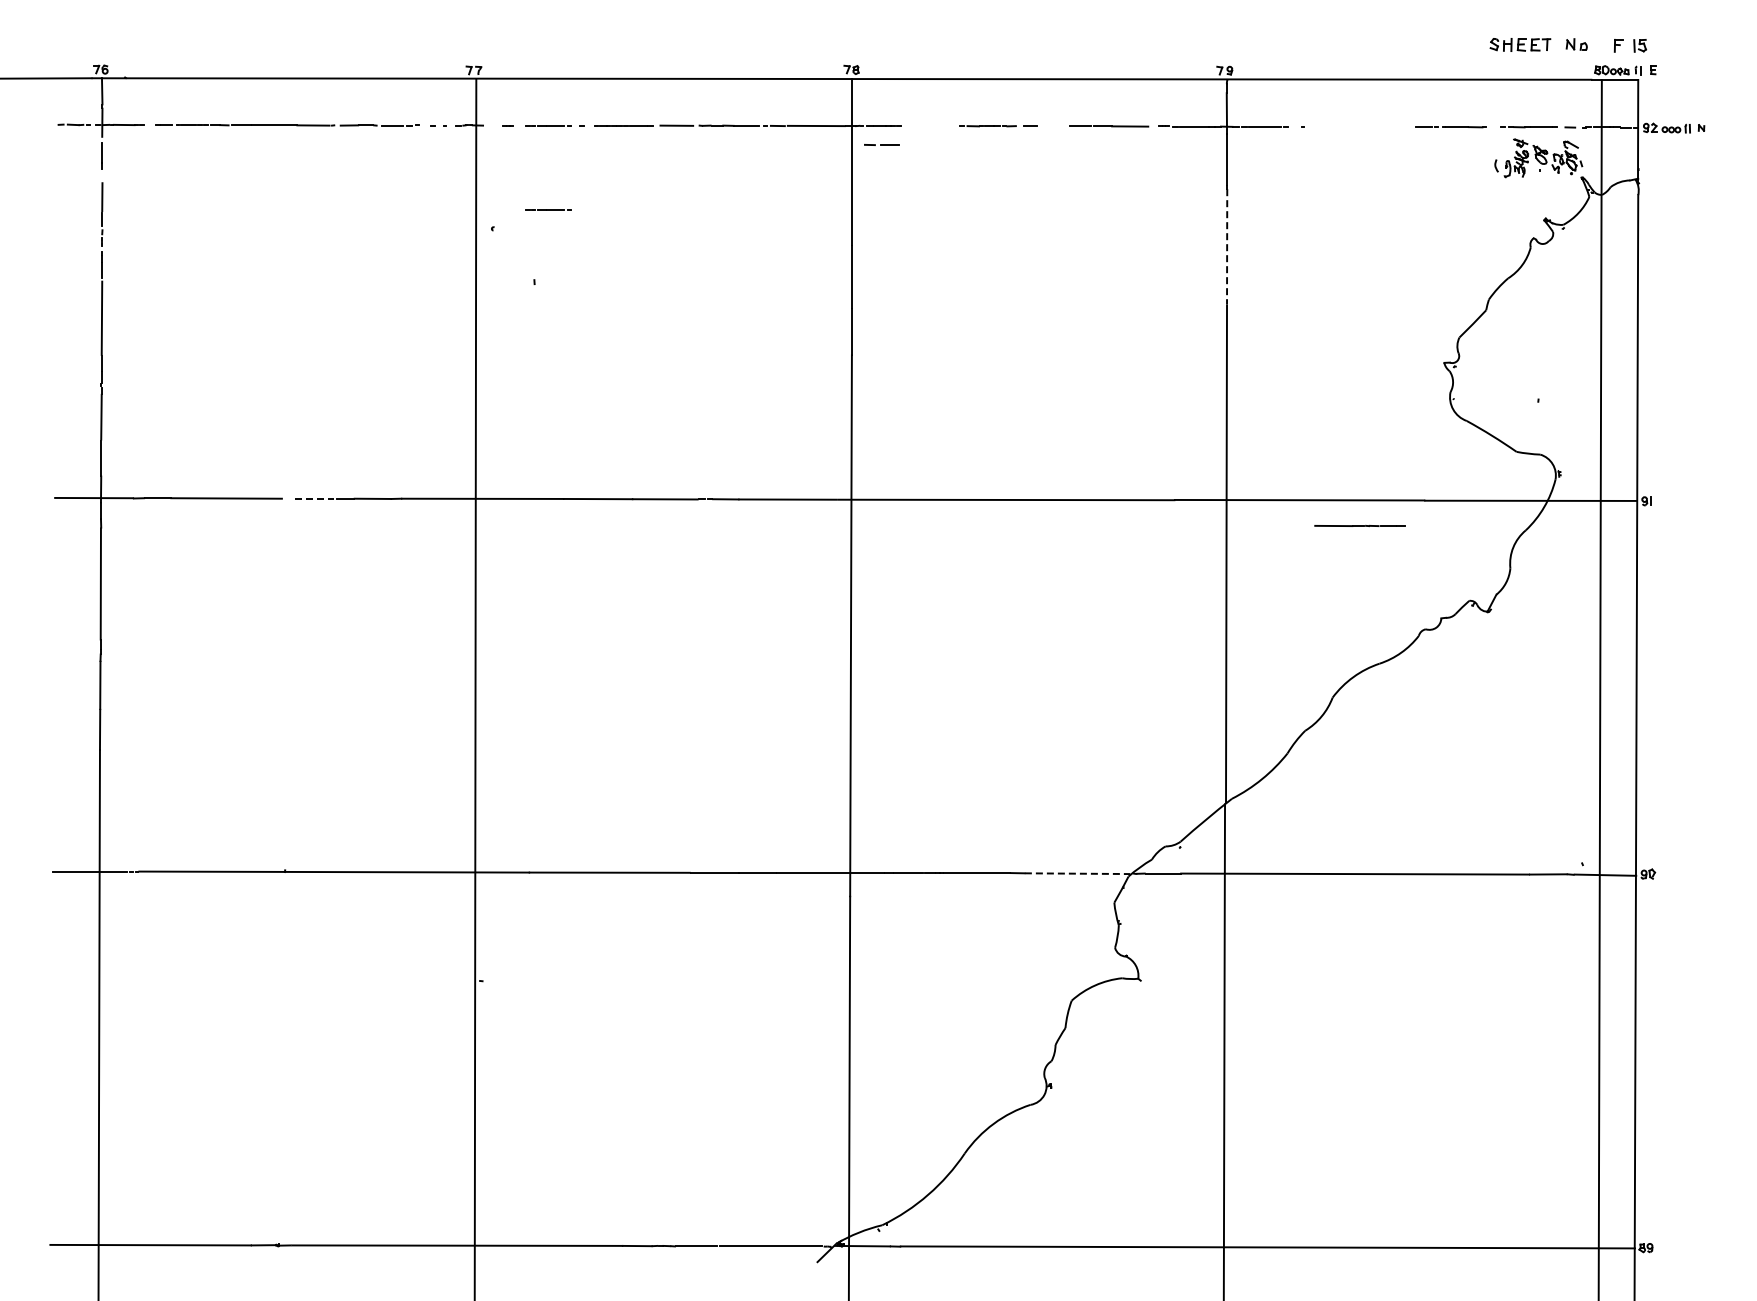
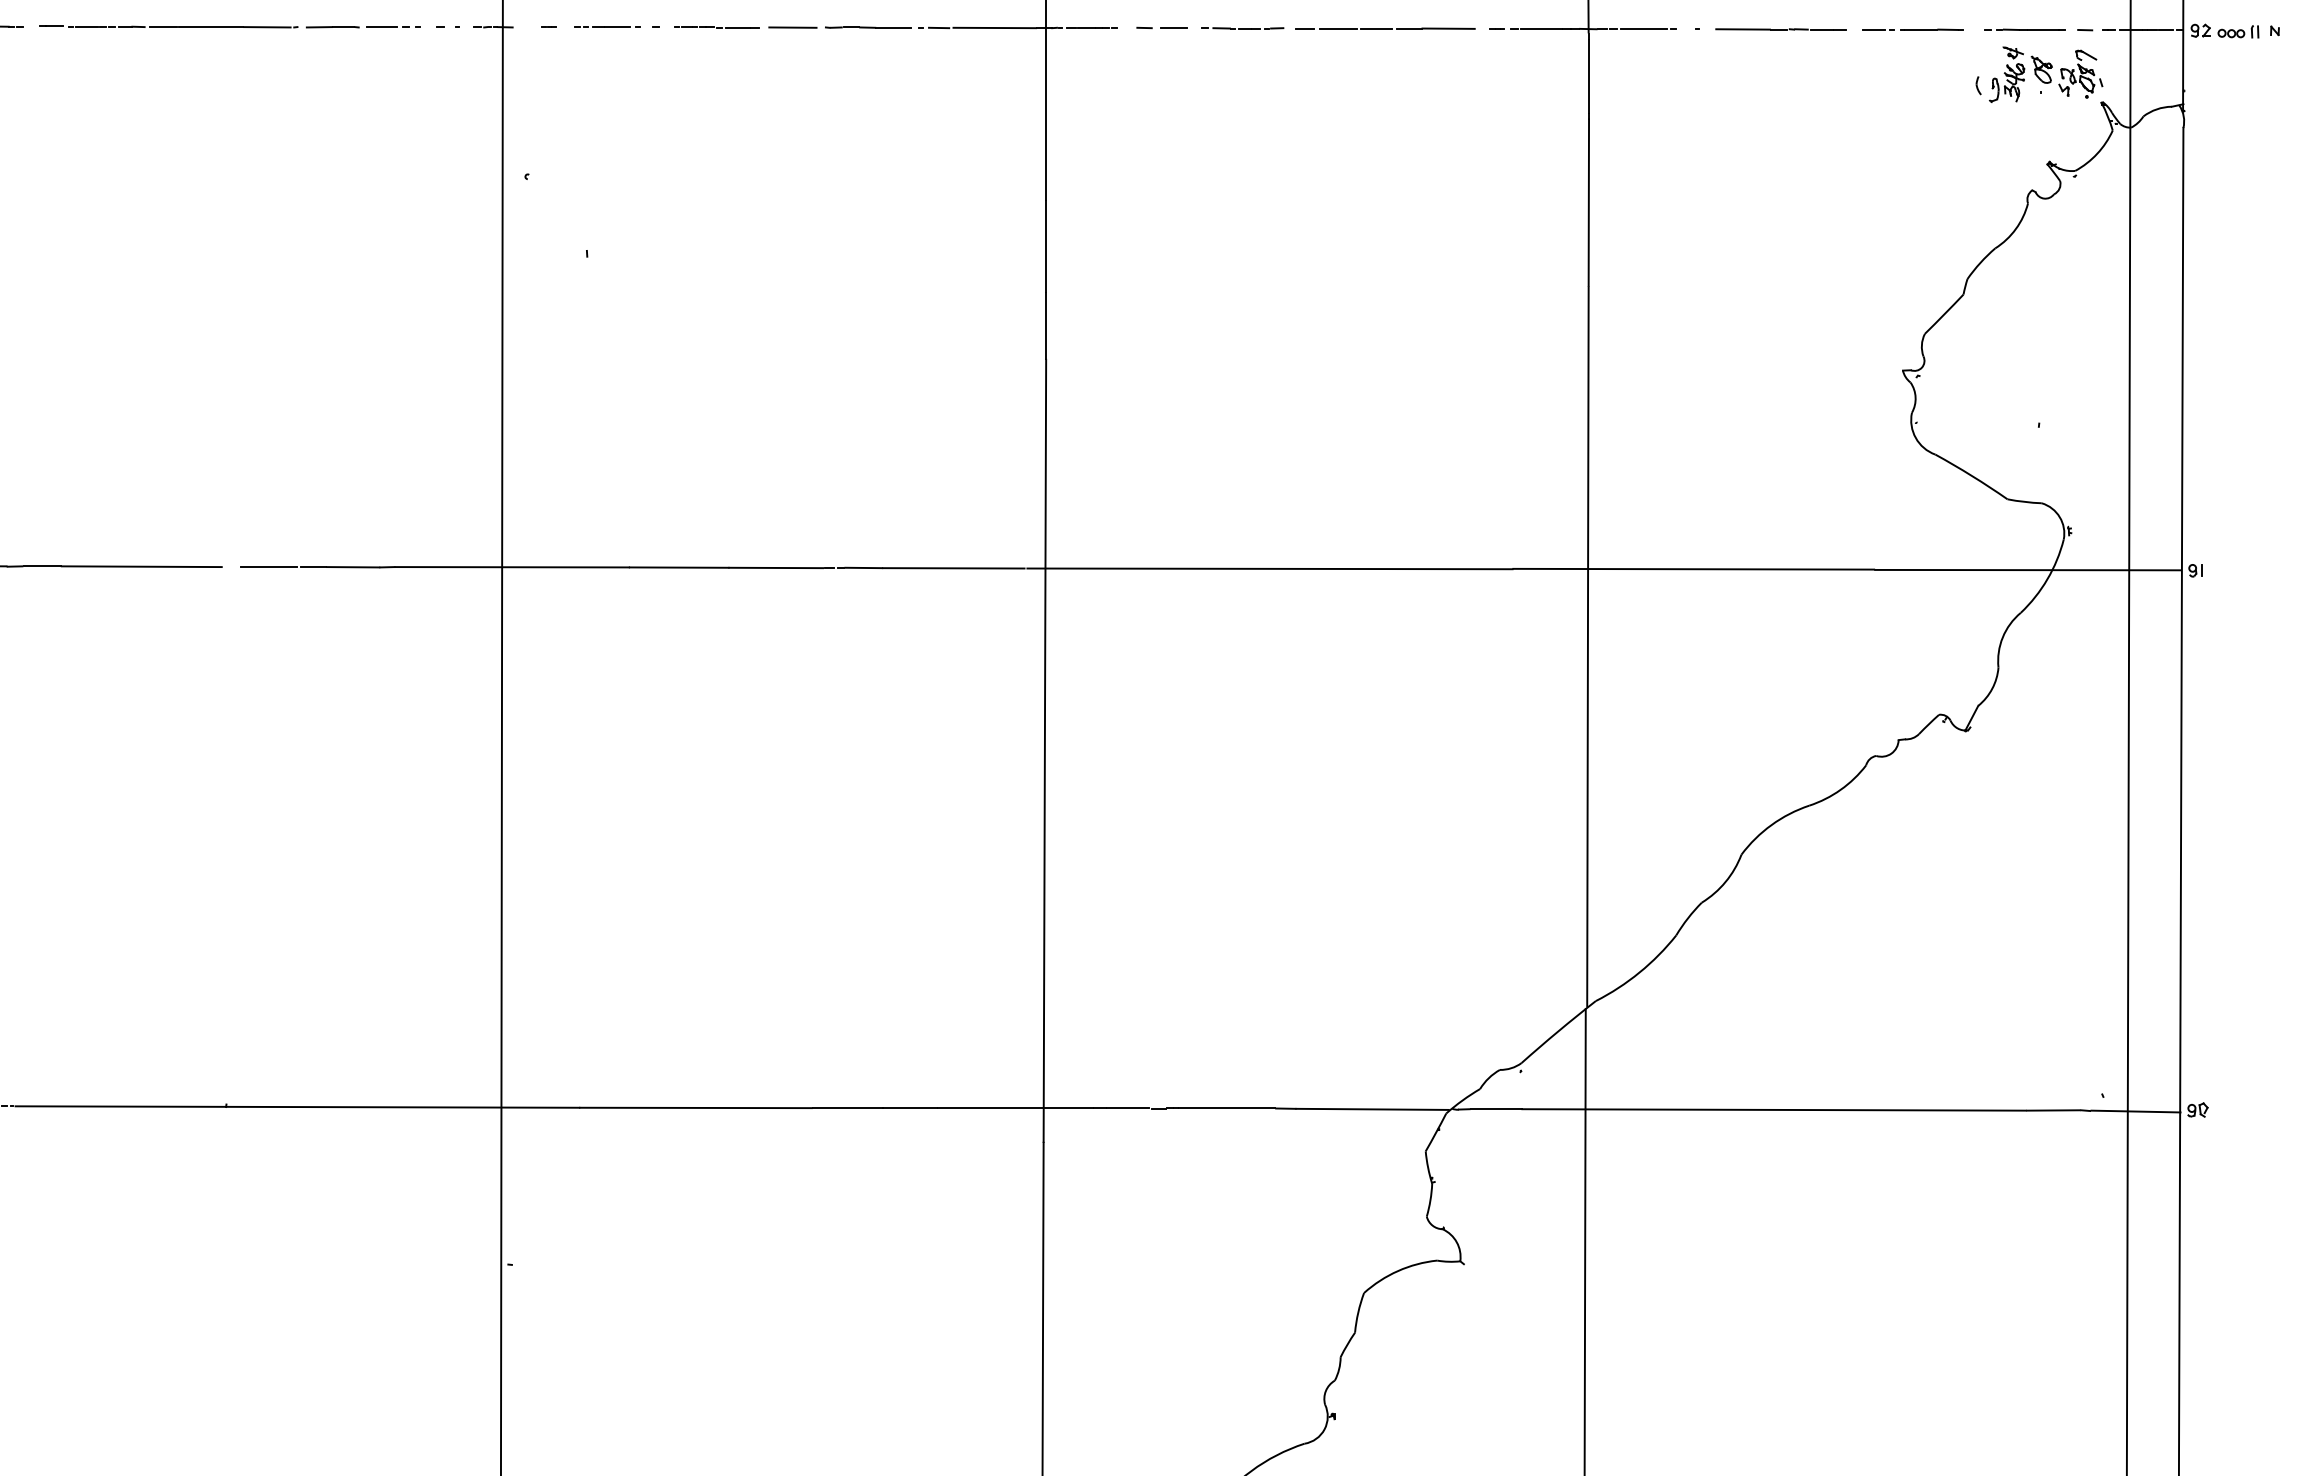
line: (1054, 126) -> (1339, 28), added
line: (881, 144) -> (1161, 27), moved
line: (548, 209) -> (607, 148), removed
line: (1227, 246) -> (1589, 202), dashed -> solid
line: (315, 498) -> (270, 566), dashed -> solid
line: (1359, 525) -> (1780, 28), moved
line: (1077, 873) -> (1372, 1109), dashed -> solid

